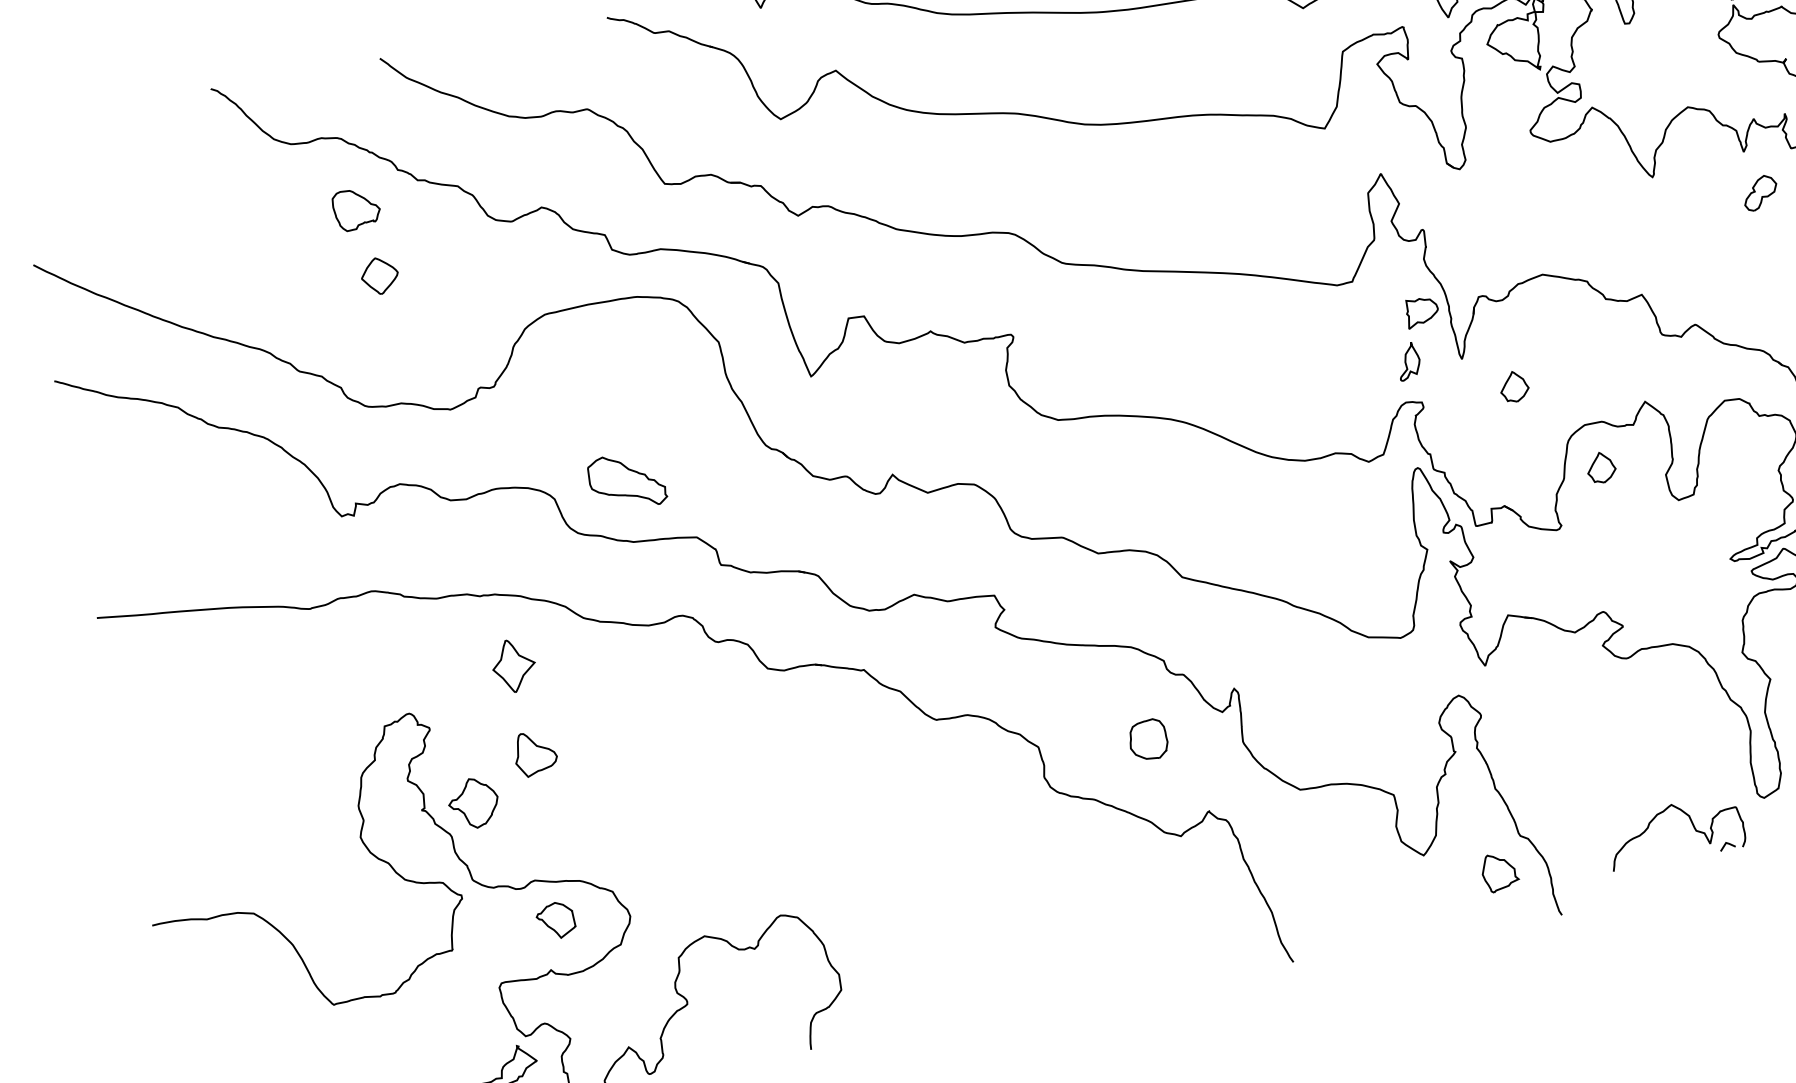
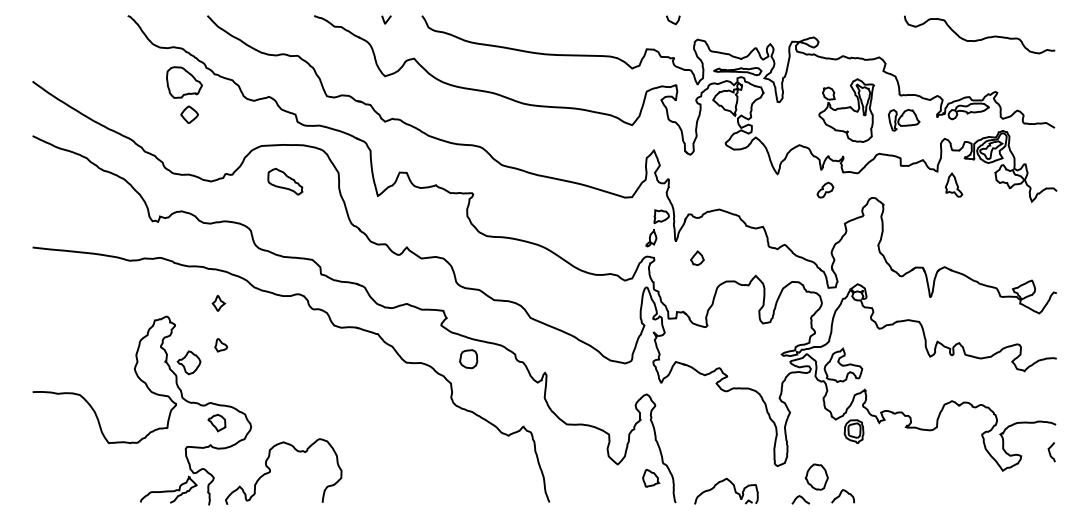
part: (356, 209) -> (184, 82), size x1.67
part: (1601, 465) -> (730, 301), removed
part: (627, 480) -> (285, 181), moved
part: (513, 666) -> (218, 303), size x0.62
part: (1148, 740) -> (468, 359), moved
part: (533, 754) -> (220, 345), size x0.62
part: (1689, 823) -> (733, 488), moved

